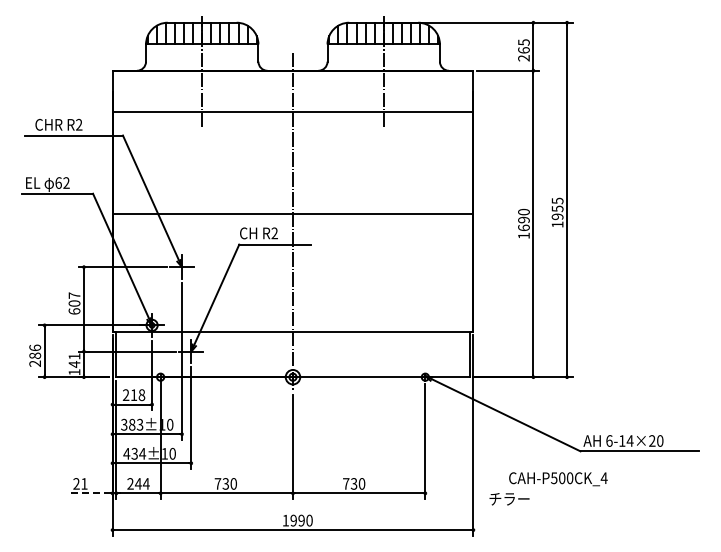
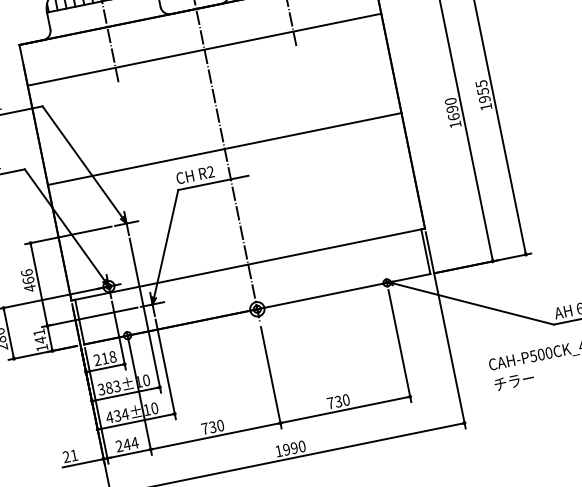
text: (74, 303) -> (28, 280), 607 -> 466
line: (90, 493) -> (82, 463), dashed -> solid
text: (509, 499) -> (514, 381), moved

